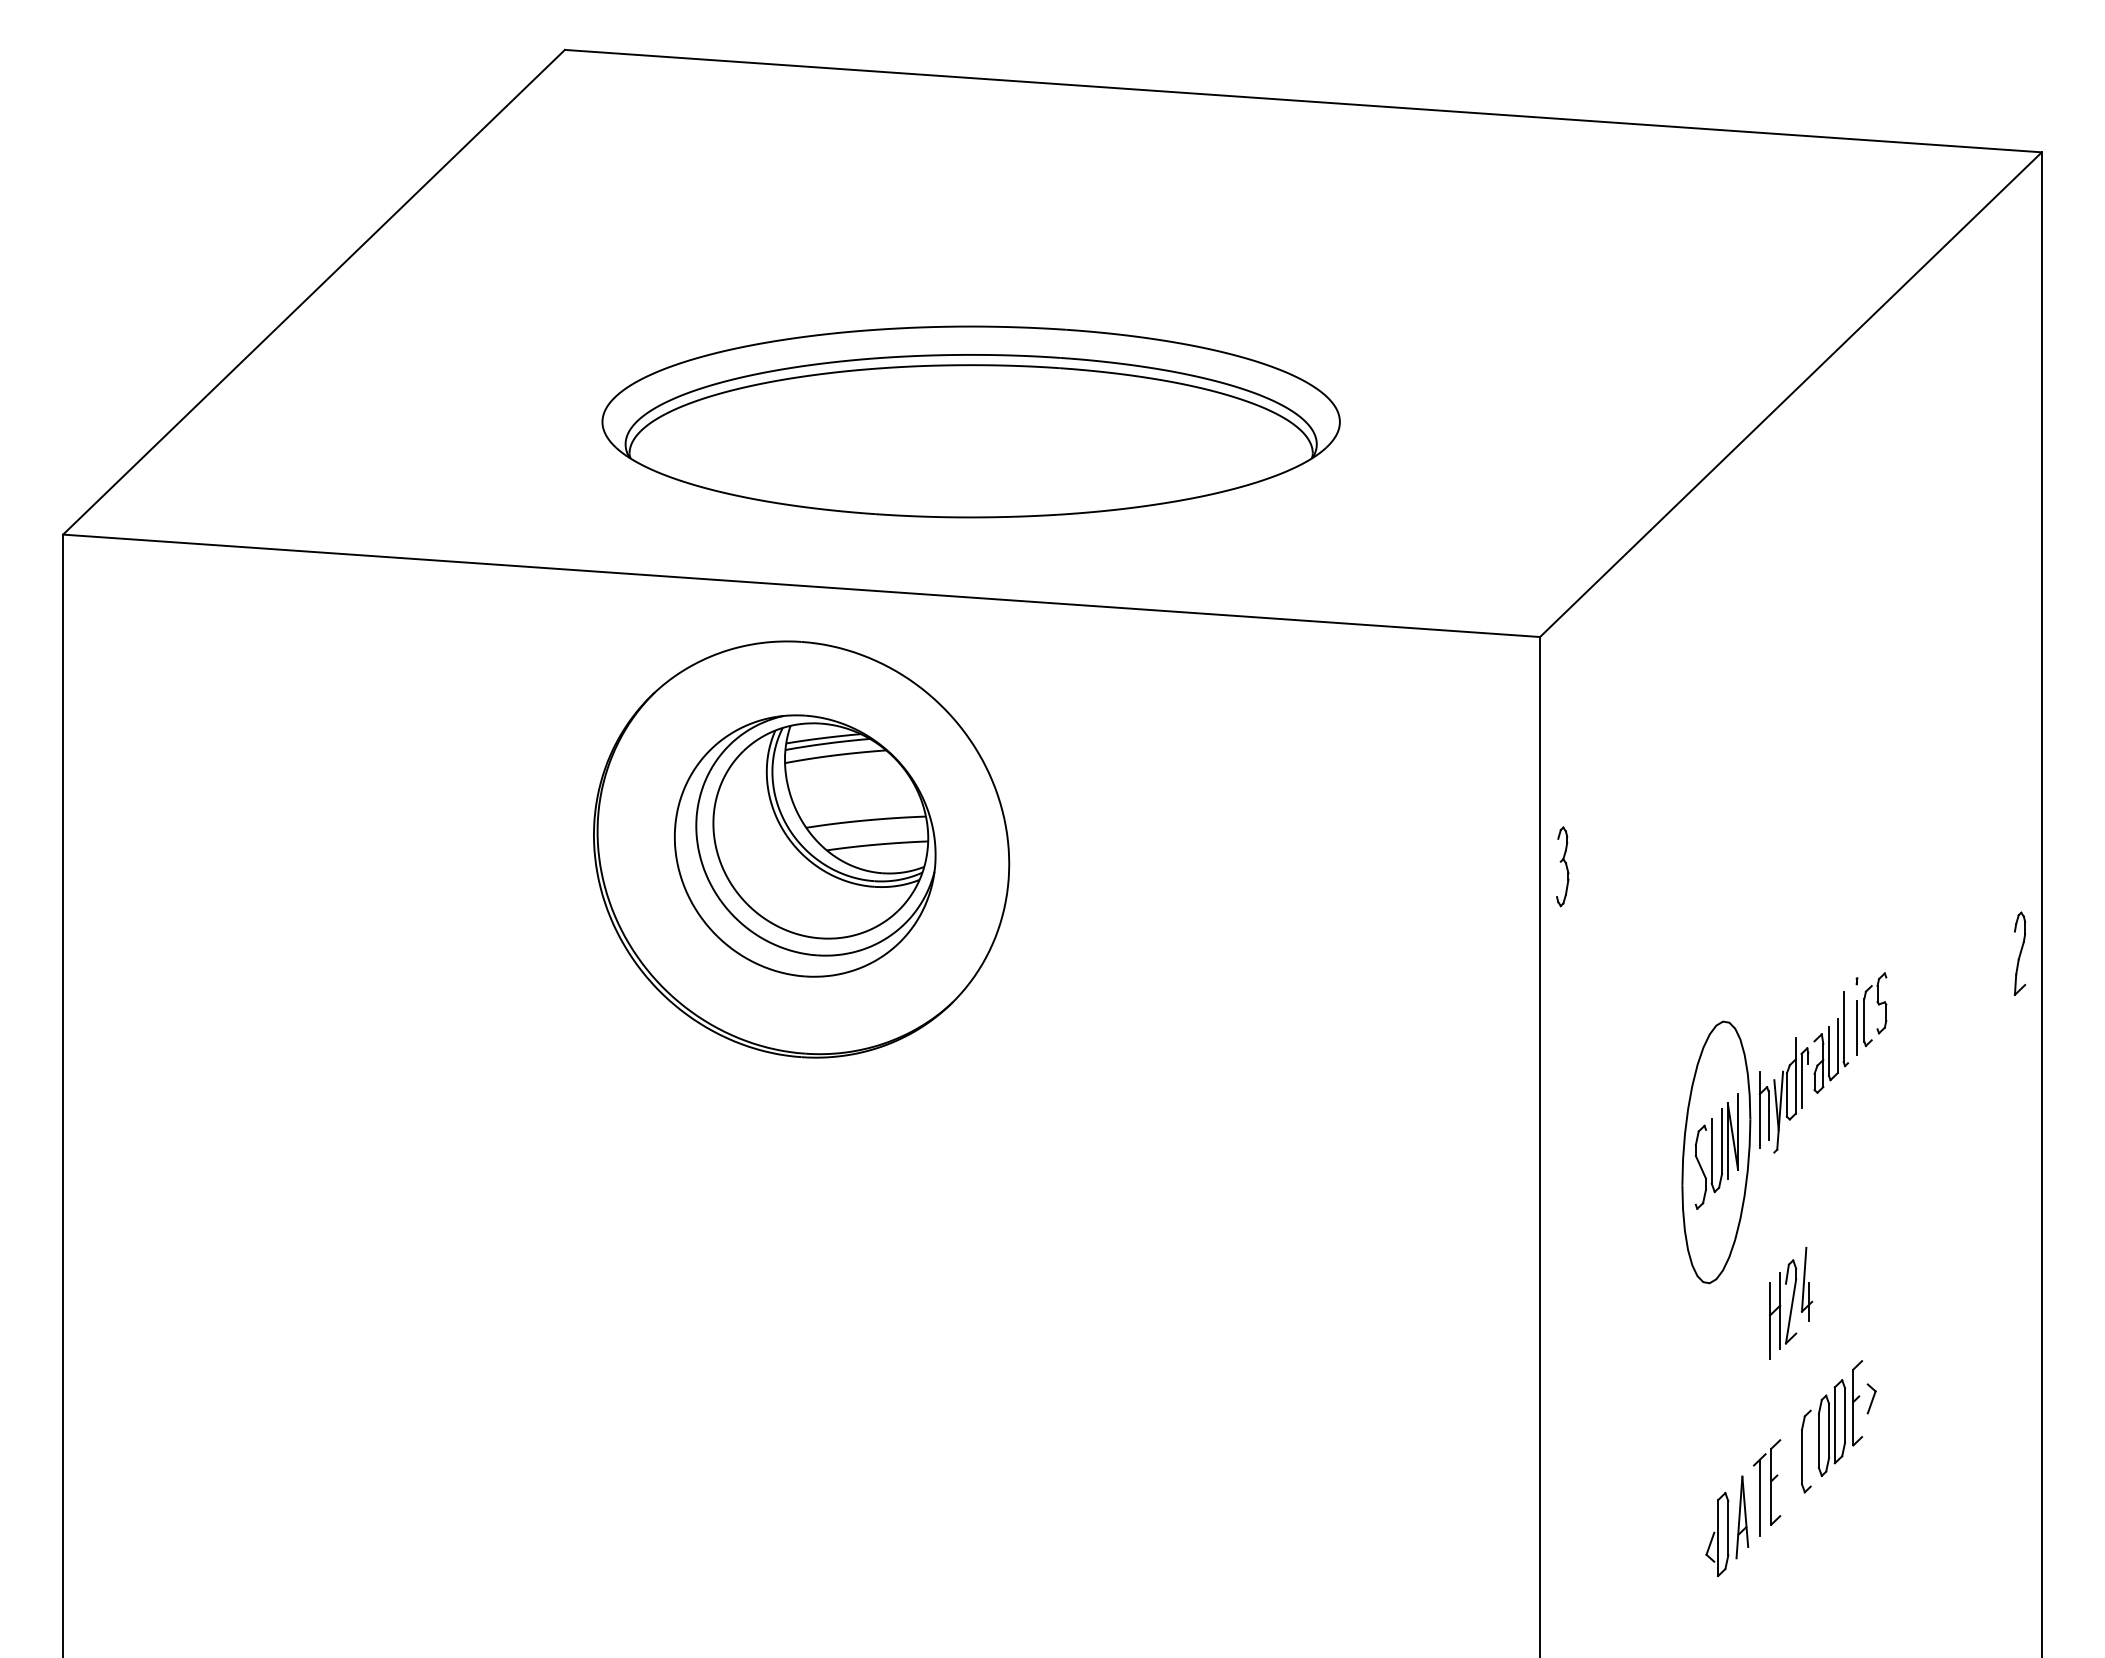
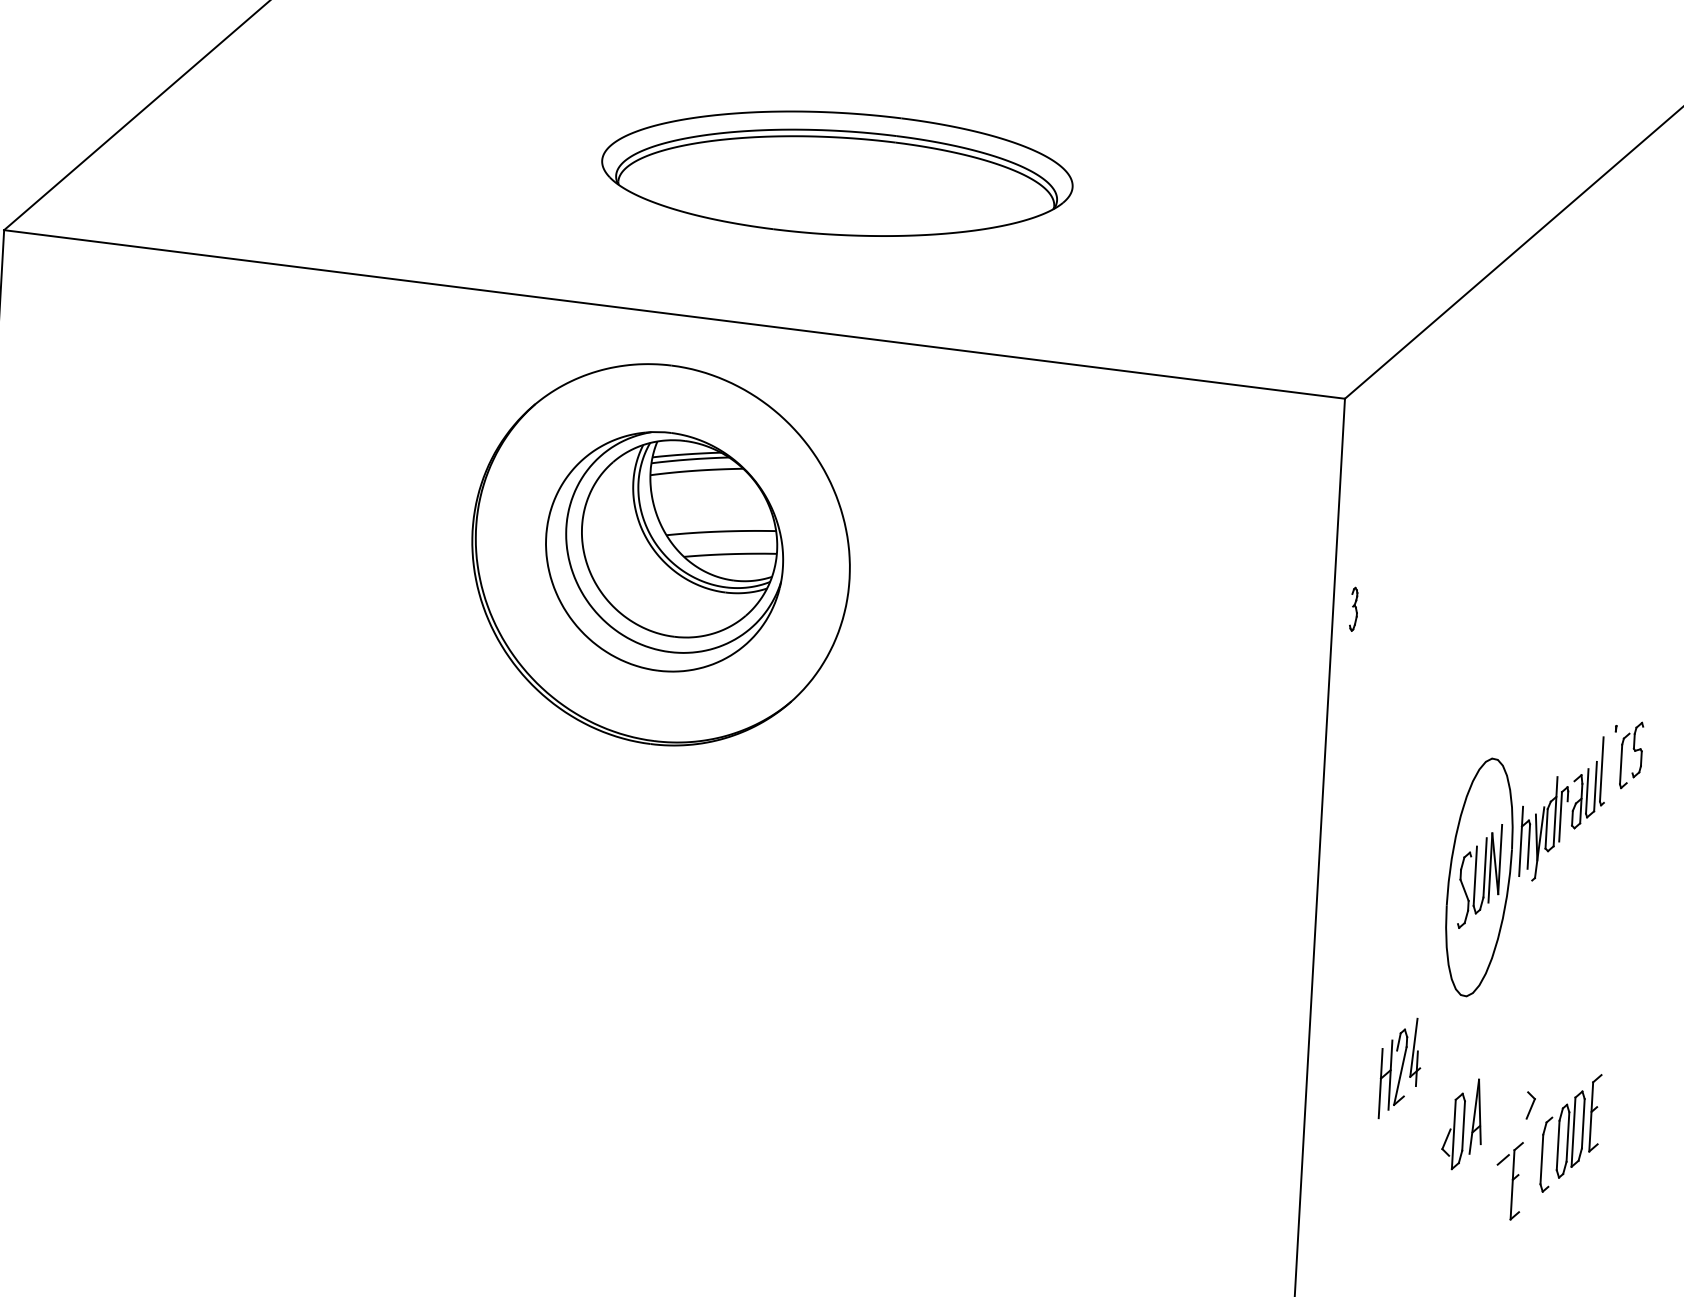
part: (970, 421) -> (836, 173), size x0.7
part: (1562, 866) -> (1353, 609), size x0.6
line: (1856, 1027) -> (1613, 770), removed
part: (1790, 1303) -> (1400, 1068), moved
part: (1871, 1398) -> (1530, 1105), moved
line: (1759, 1497) -> (1501, 1194), removed
part: (1727, 1526) -> (1462, 1124), moved

